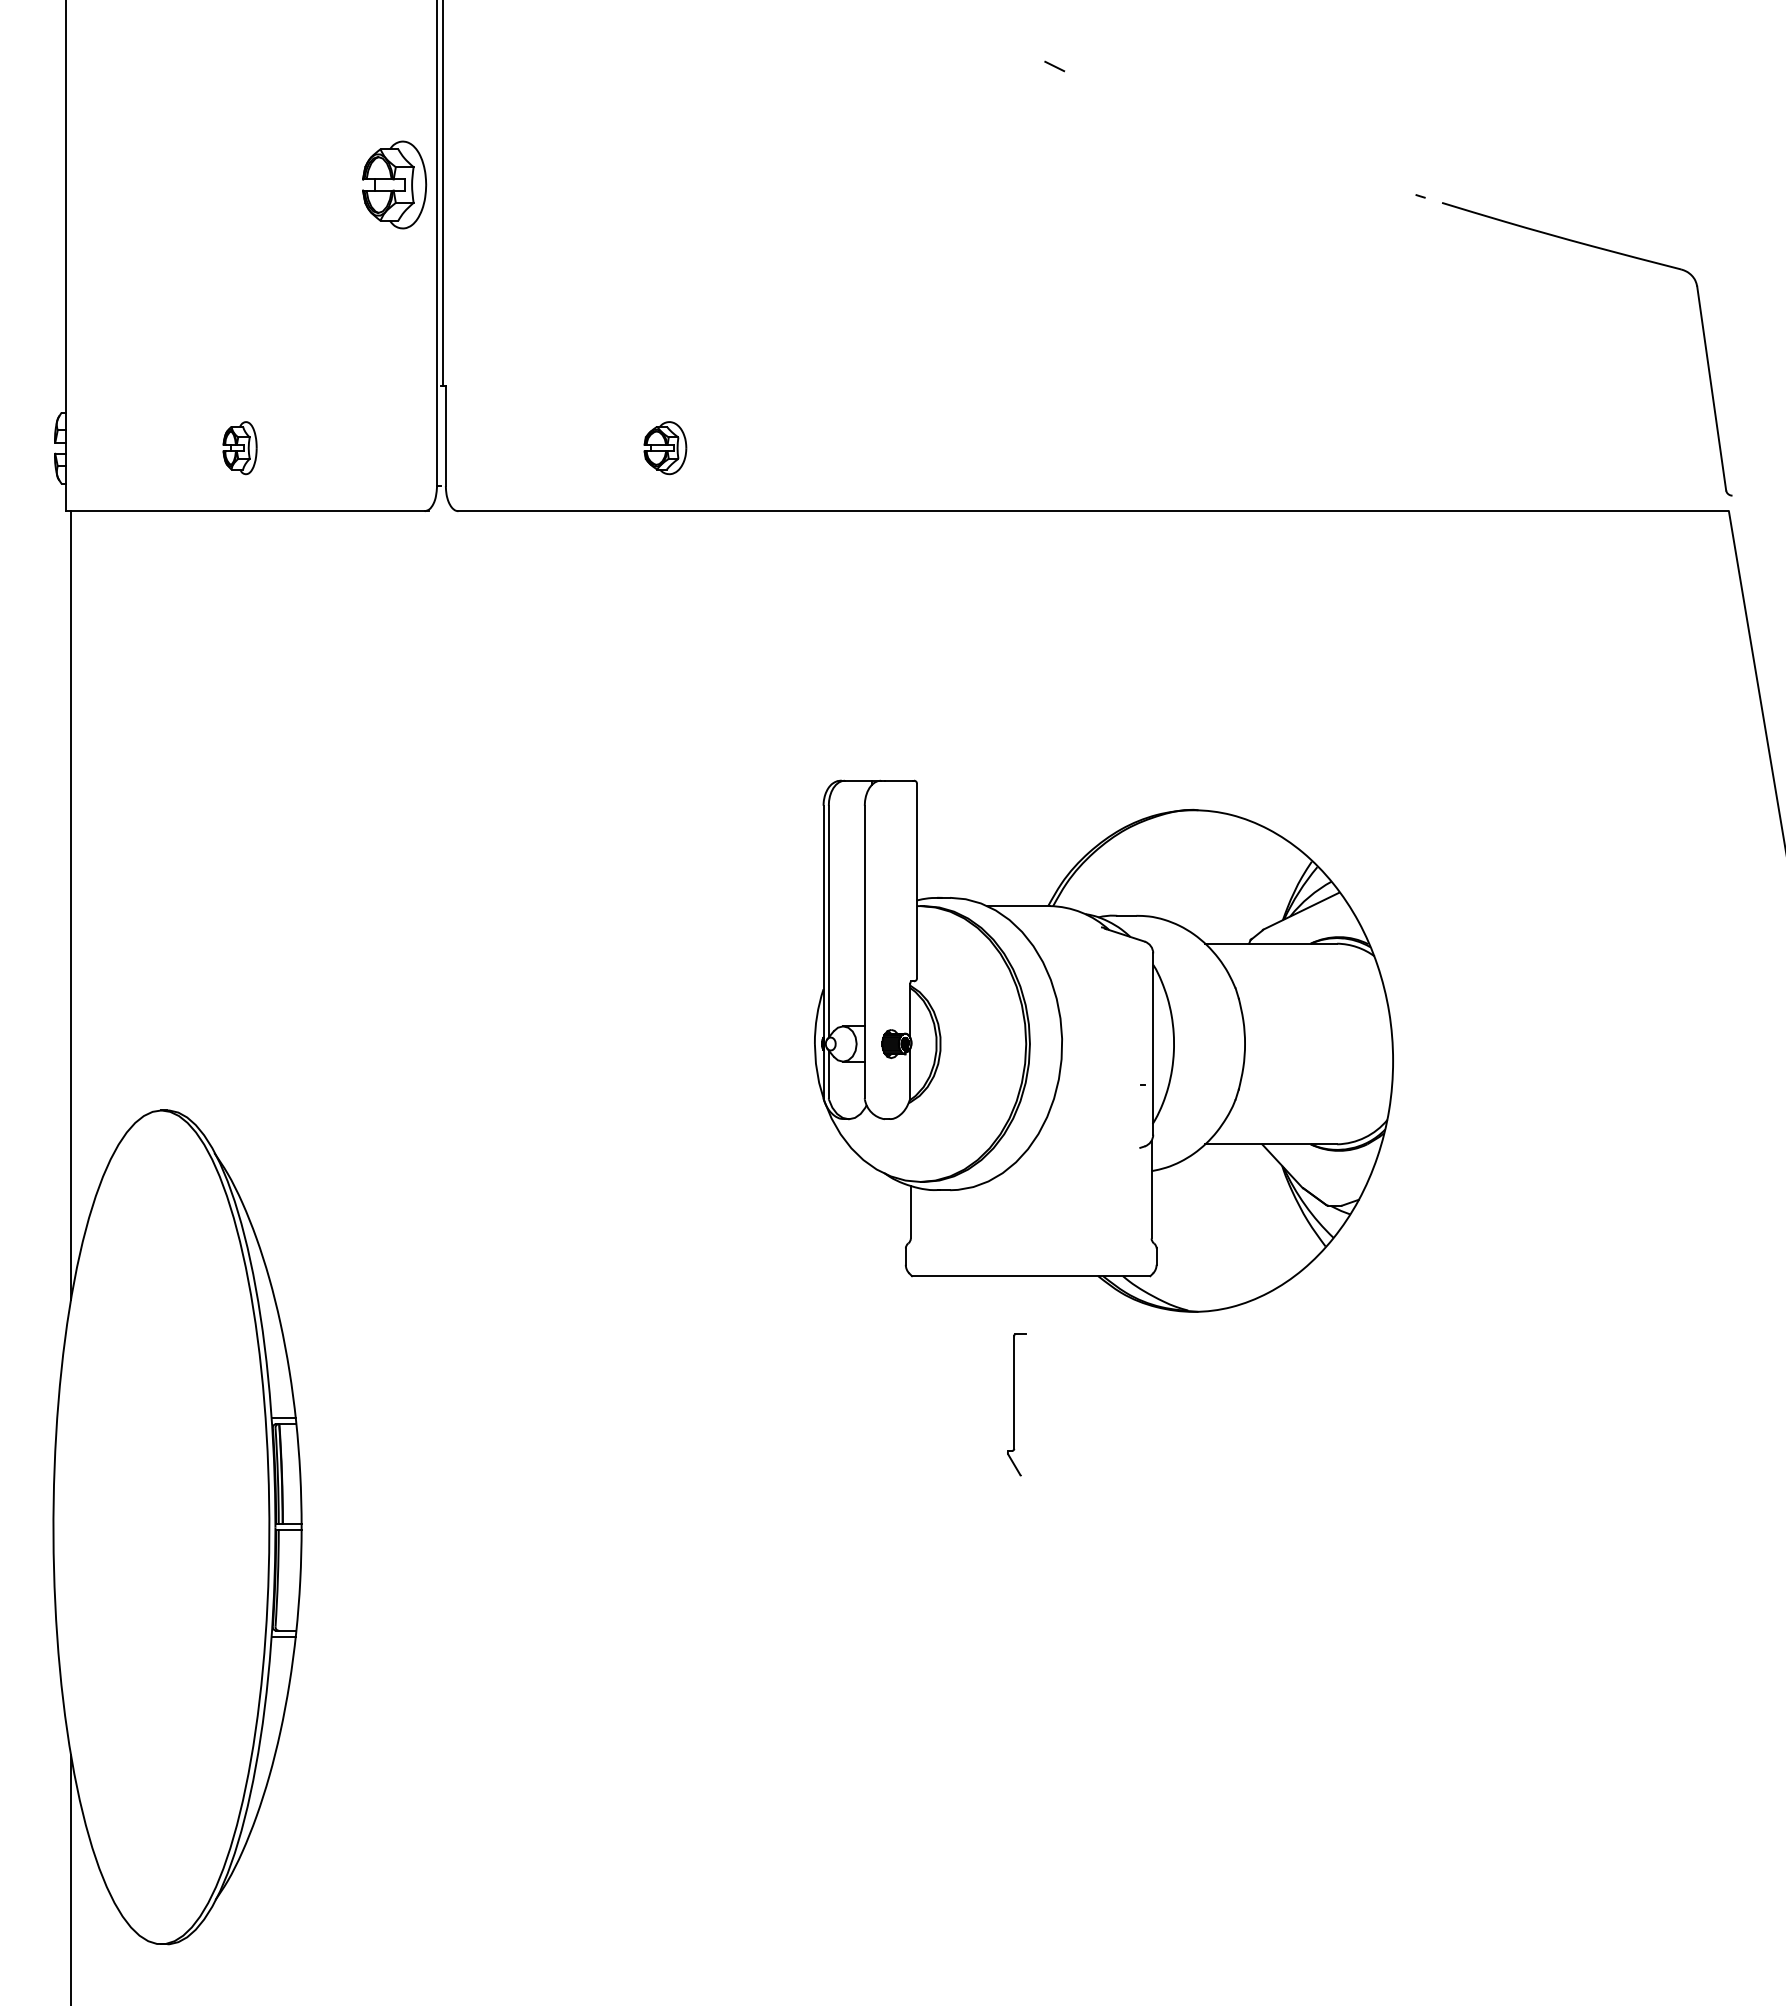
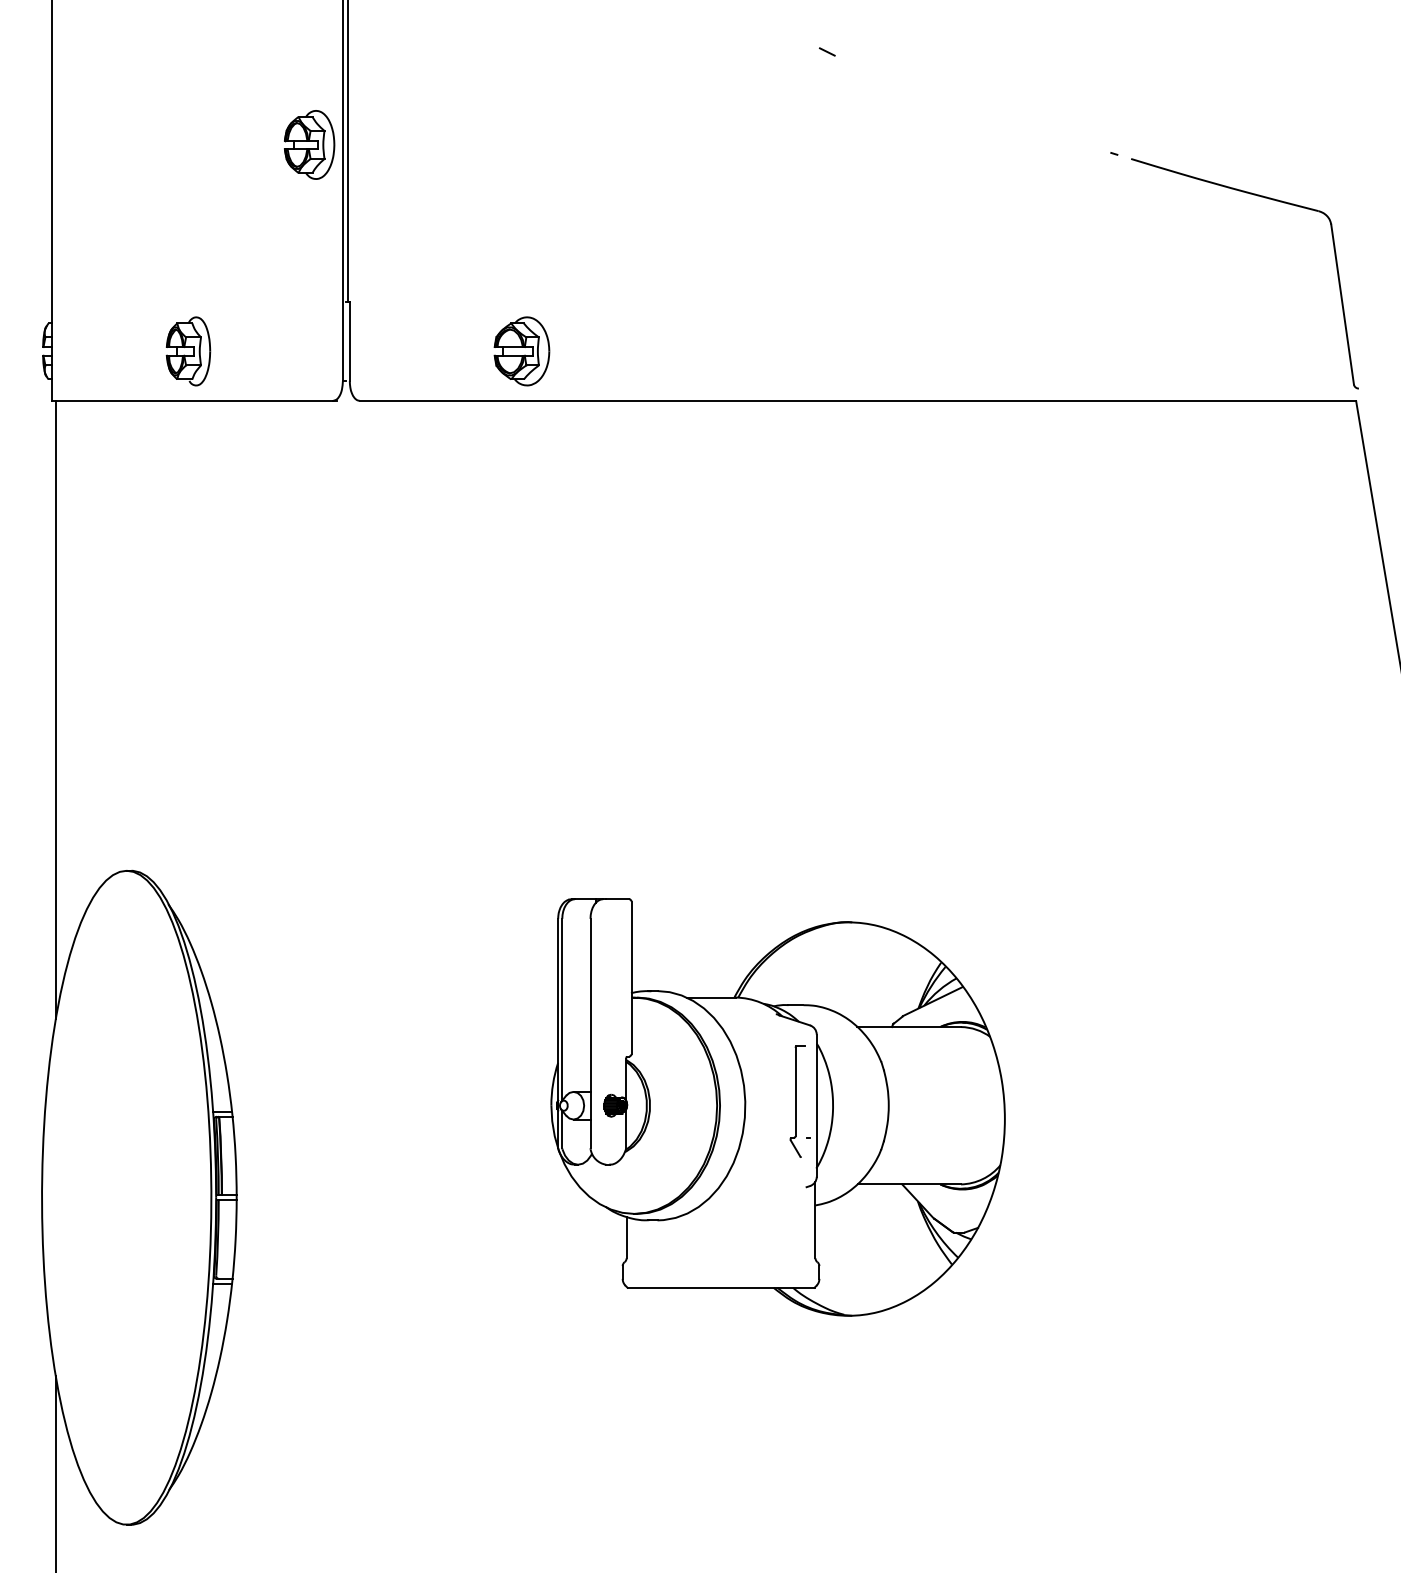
part: (239, 447) -> (187, 350), size x1.67
part: (665, 447) -> (522, 350), size x1.67
part: (1103, 1045) -> (777, 1106), moved

